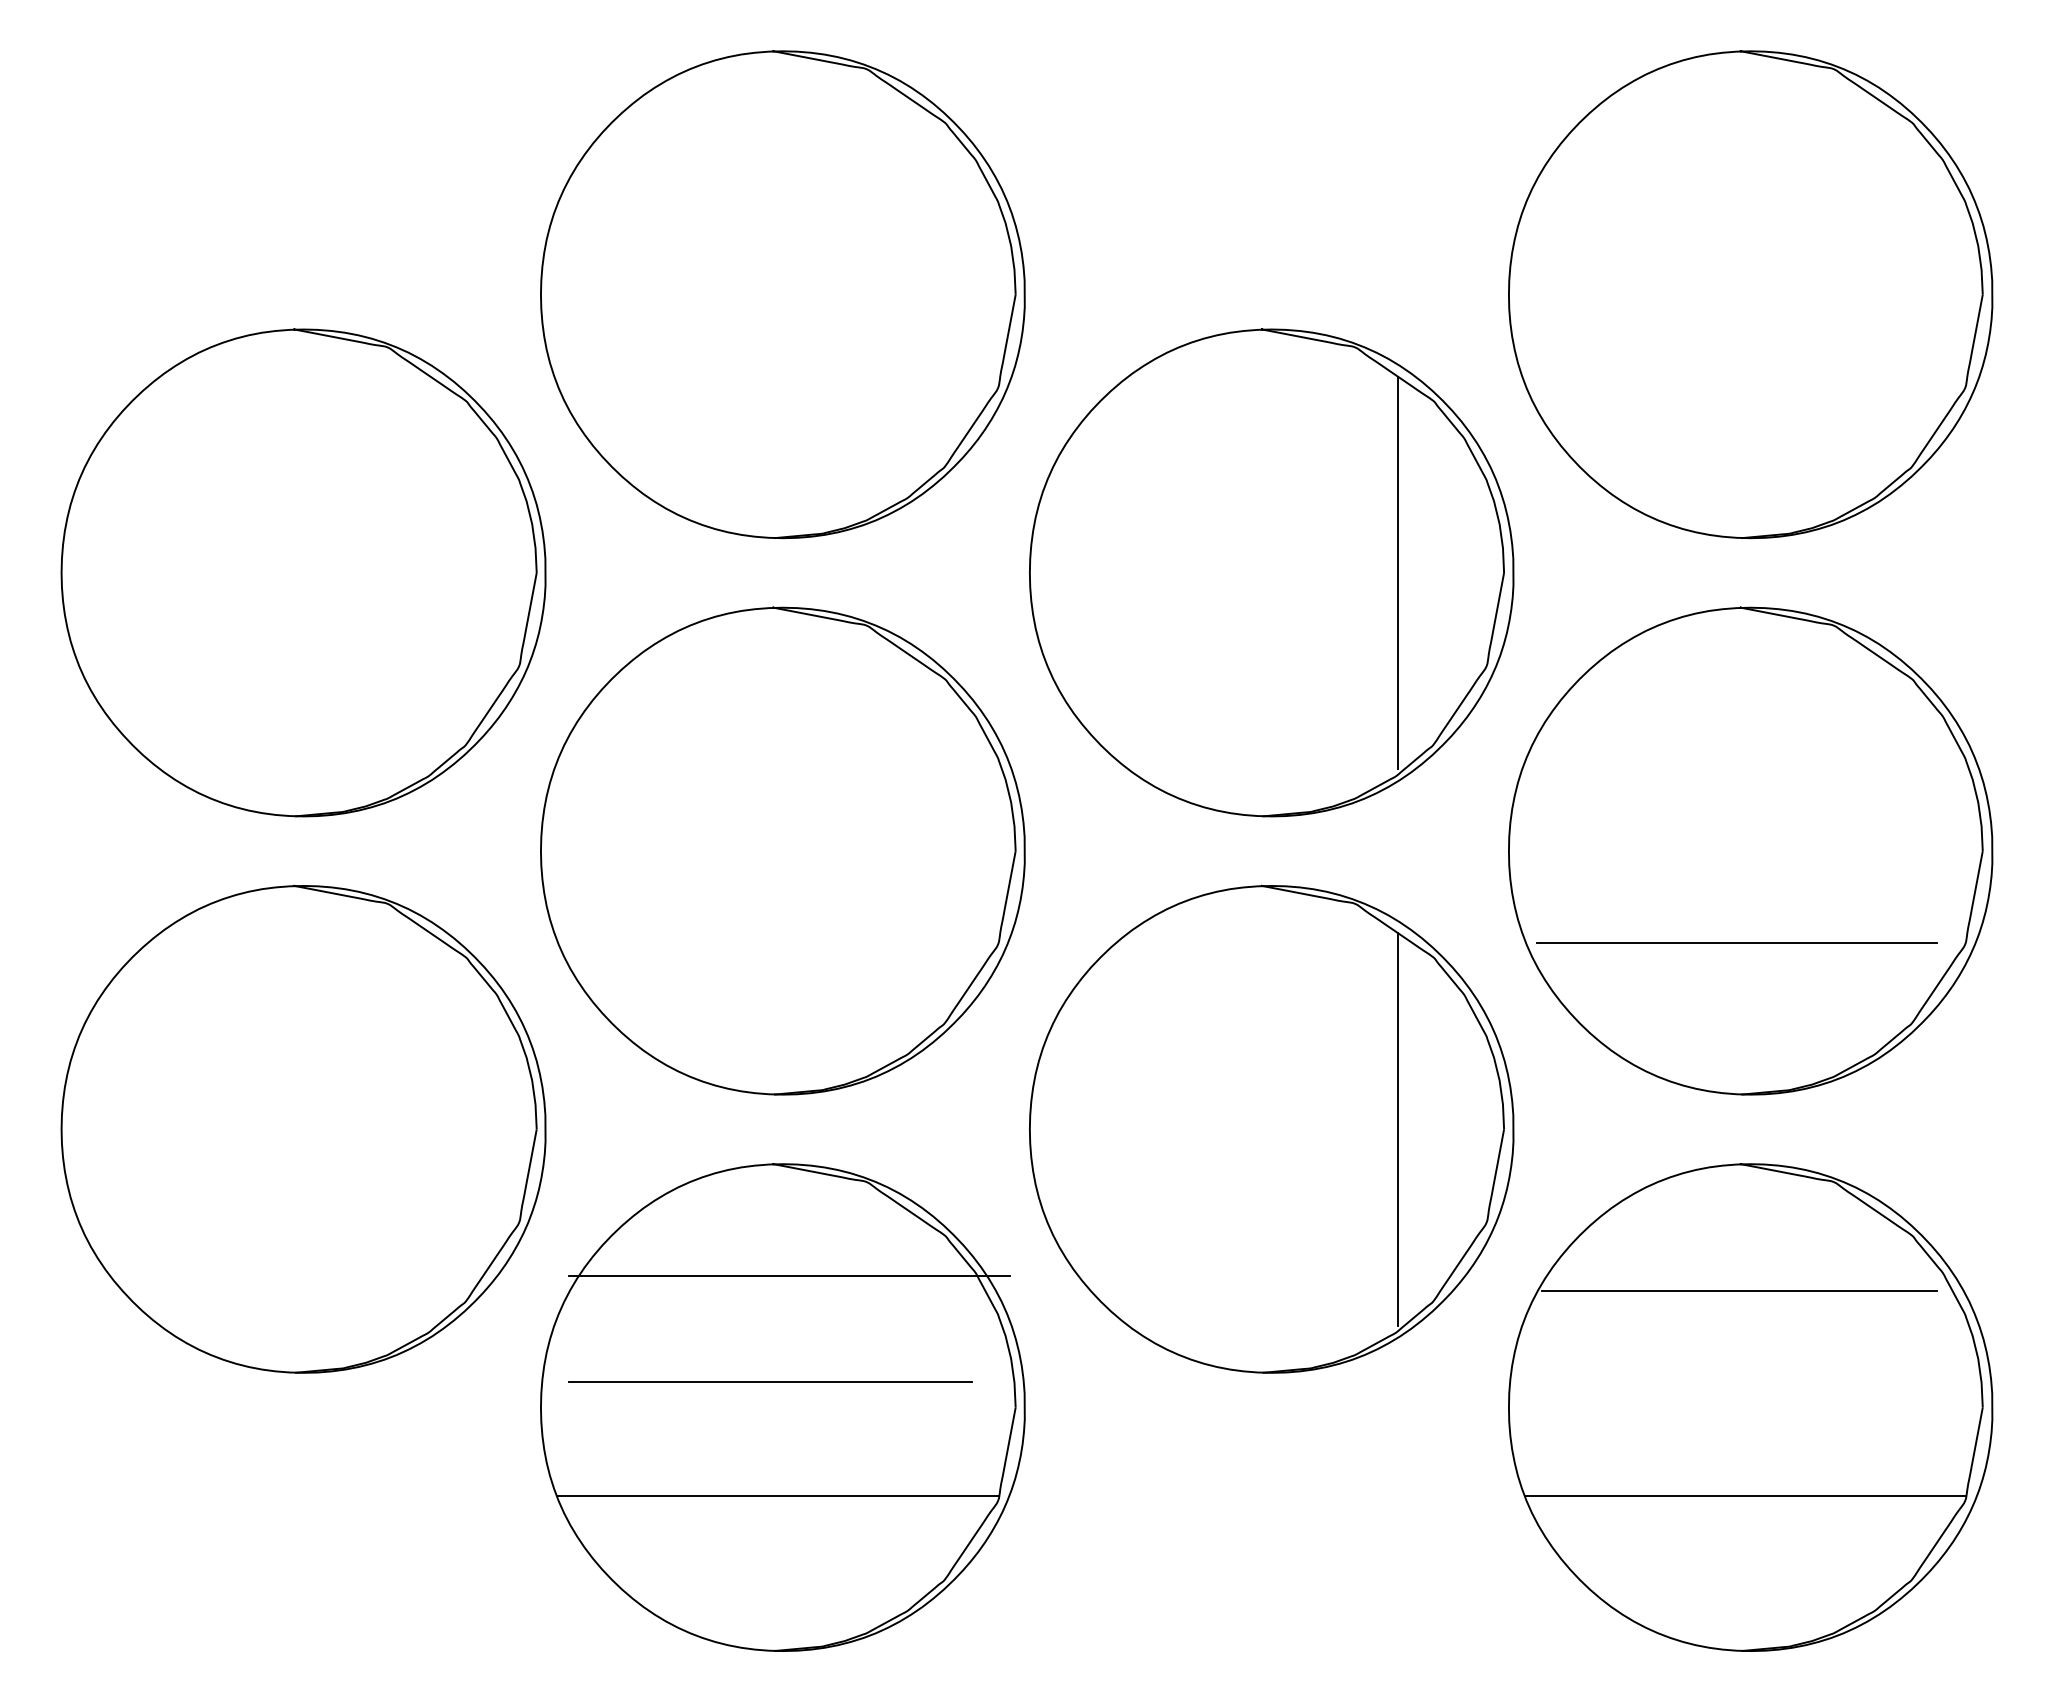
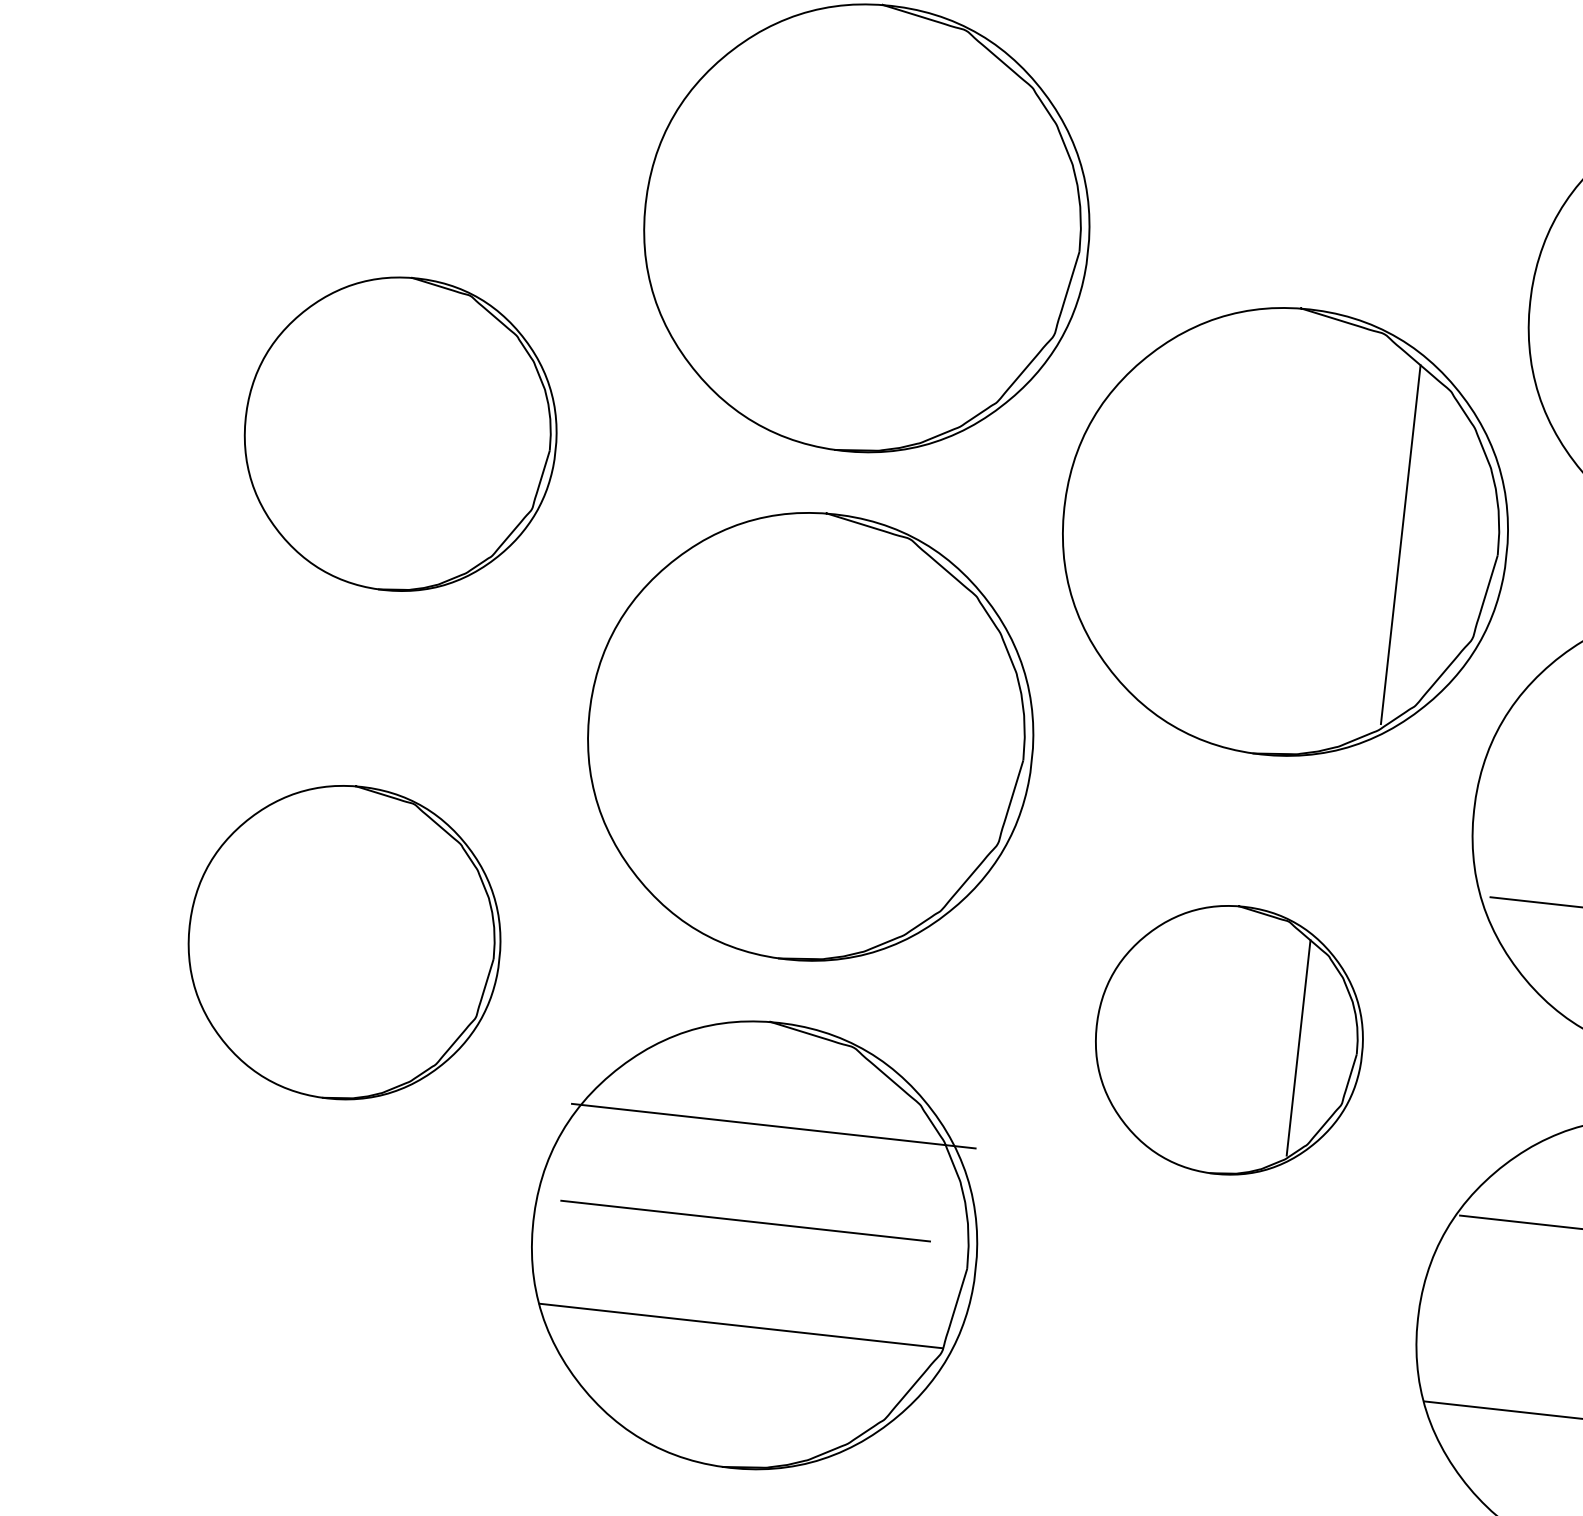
part: (303, 572) -> (400, 433), size x0.7
part: (303, 1128) -> (344, 941), size x0.7
part: (1271, 1128) -> (1229, 1039), size x0.6

